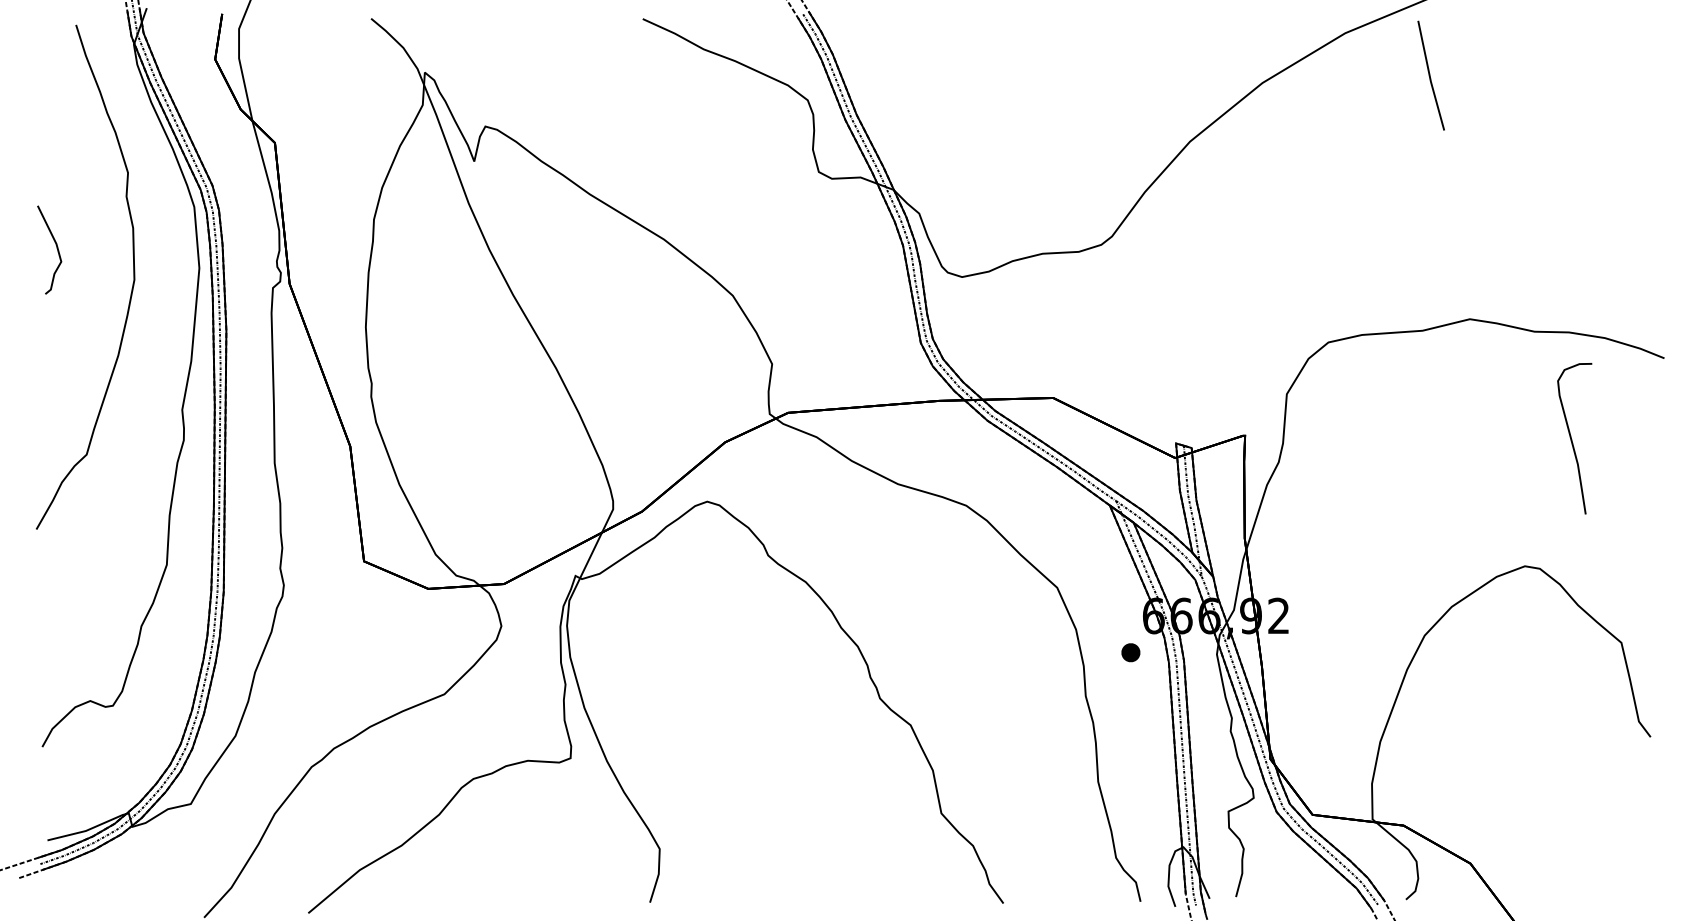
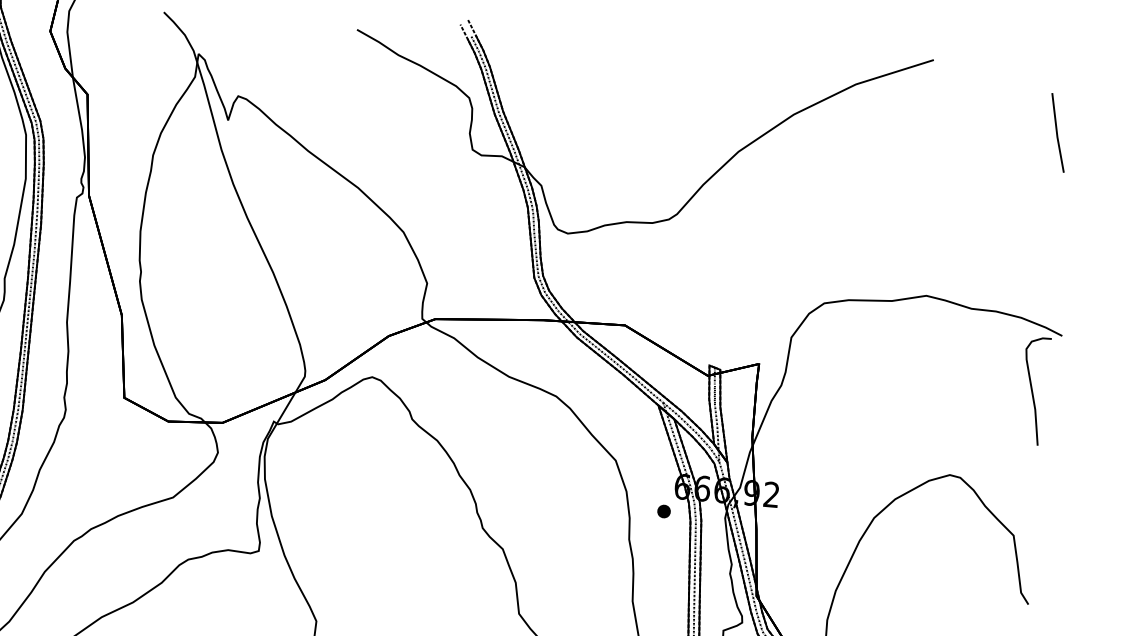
curve: (1430, 75) -> (1057, 132), moved
curve: (1572, 439) -> (1033, 391), moved

